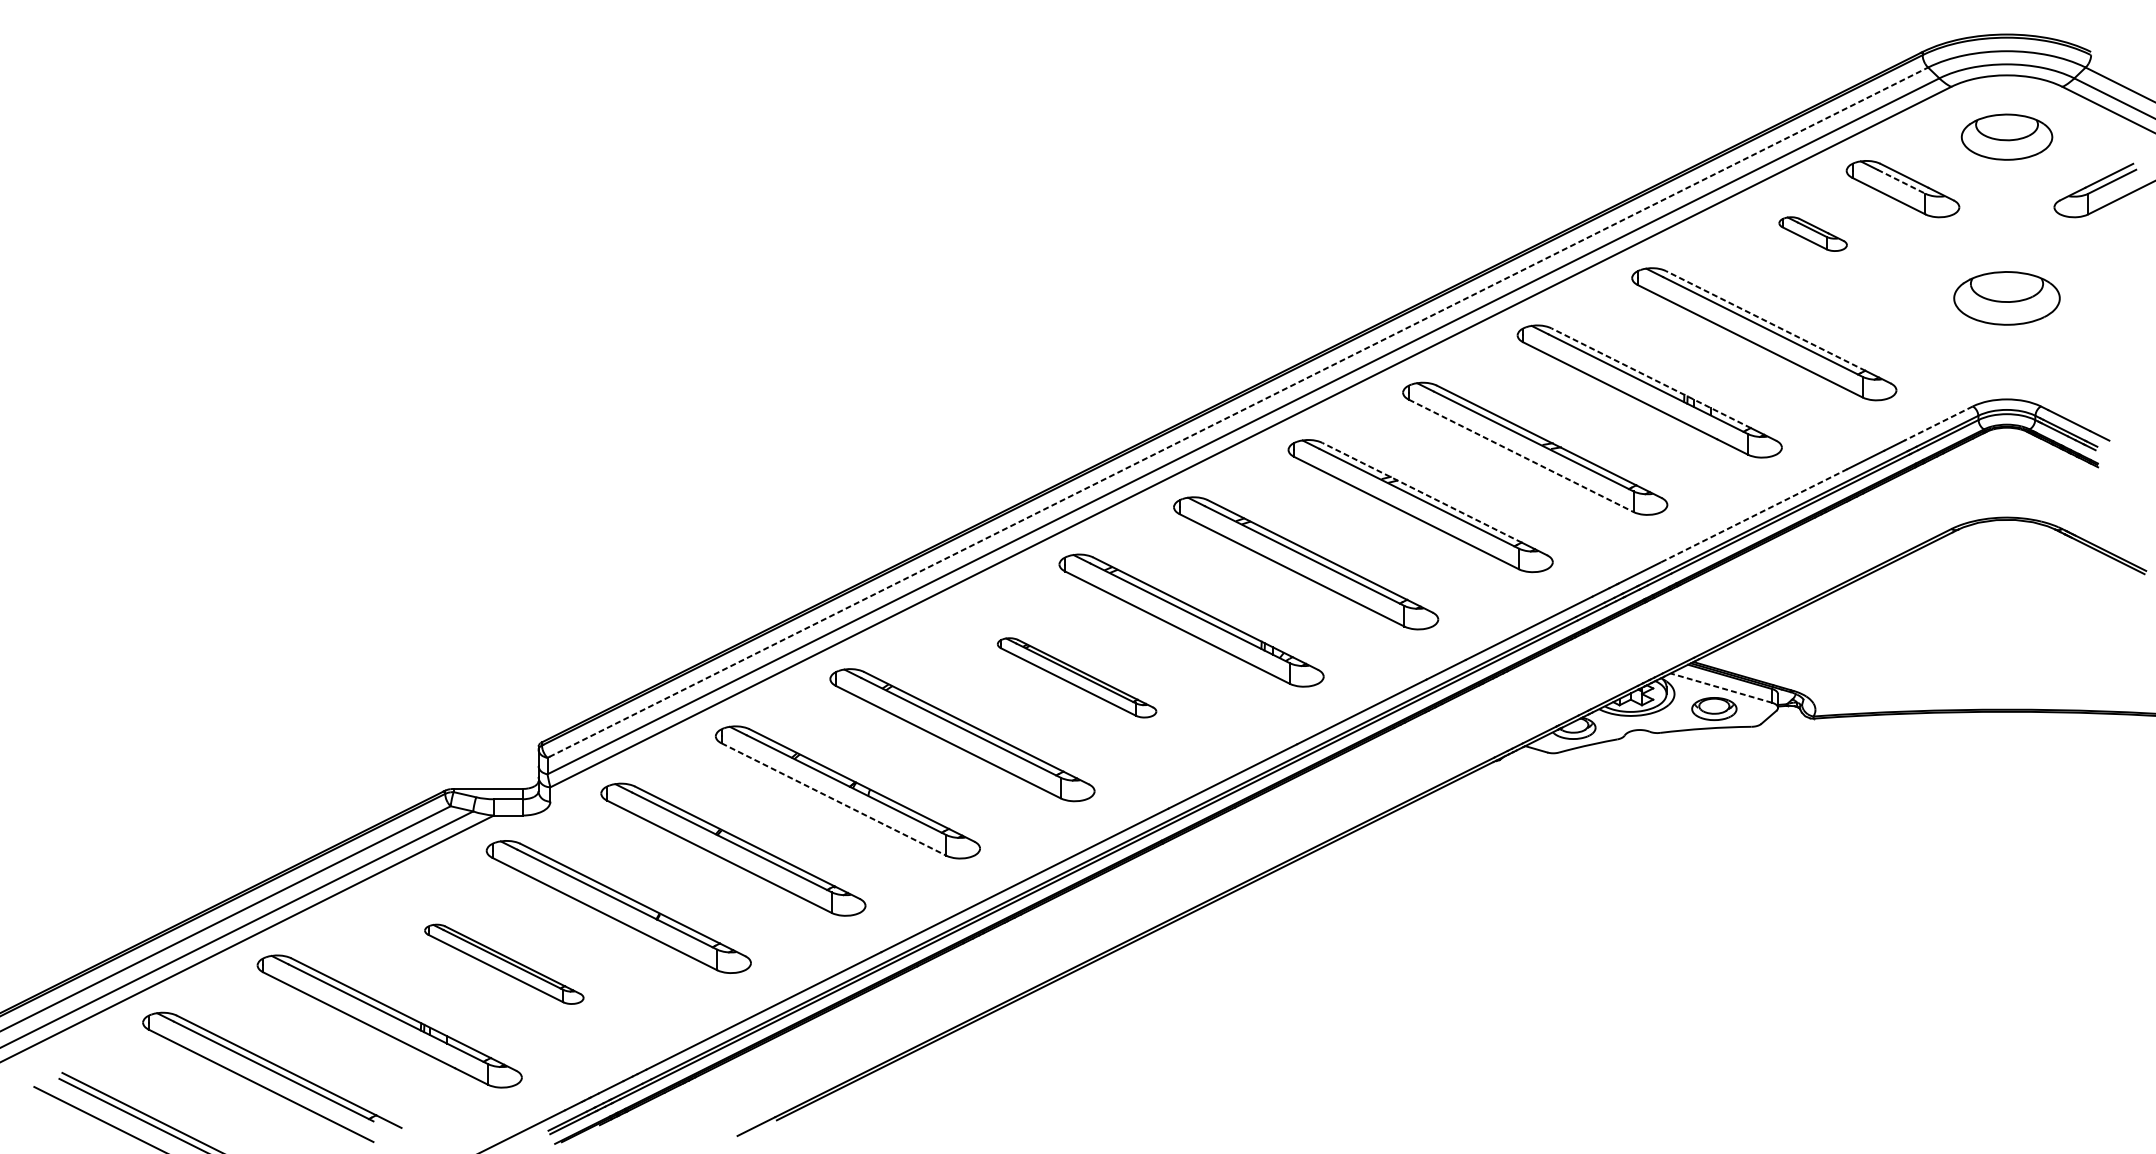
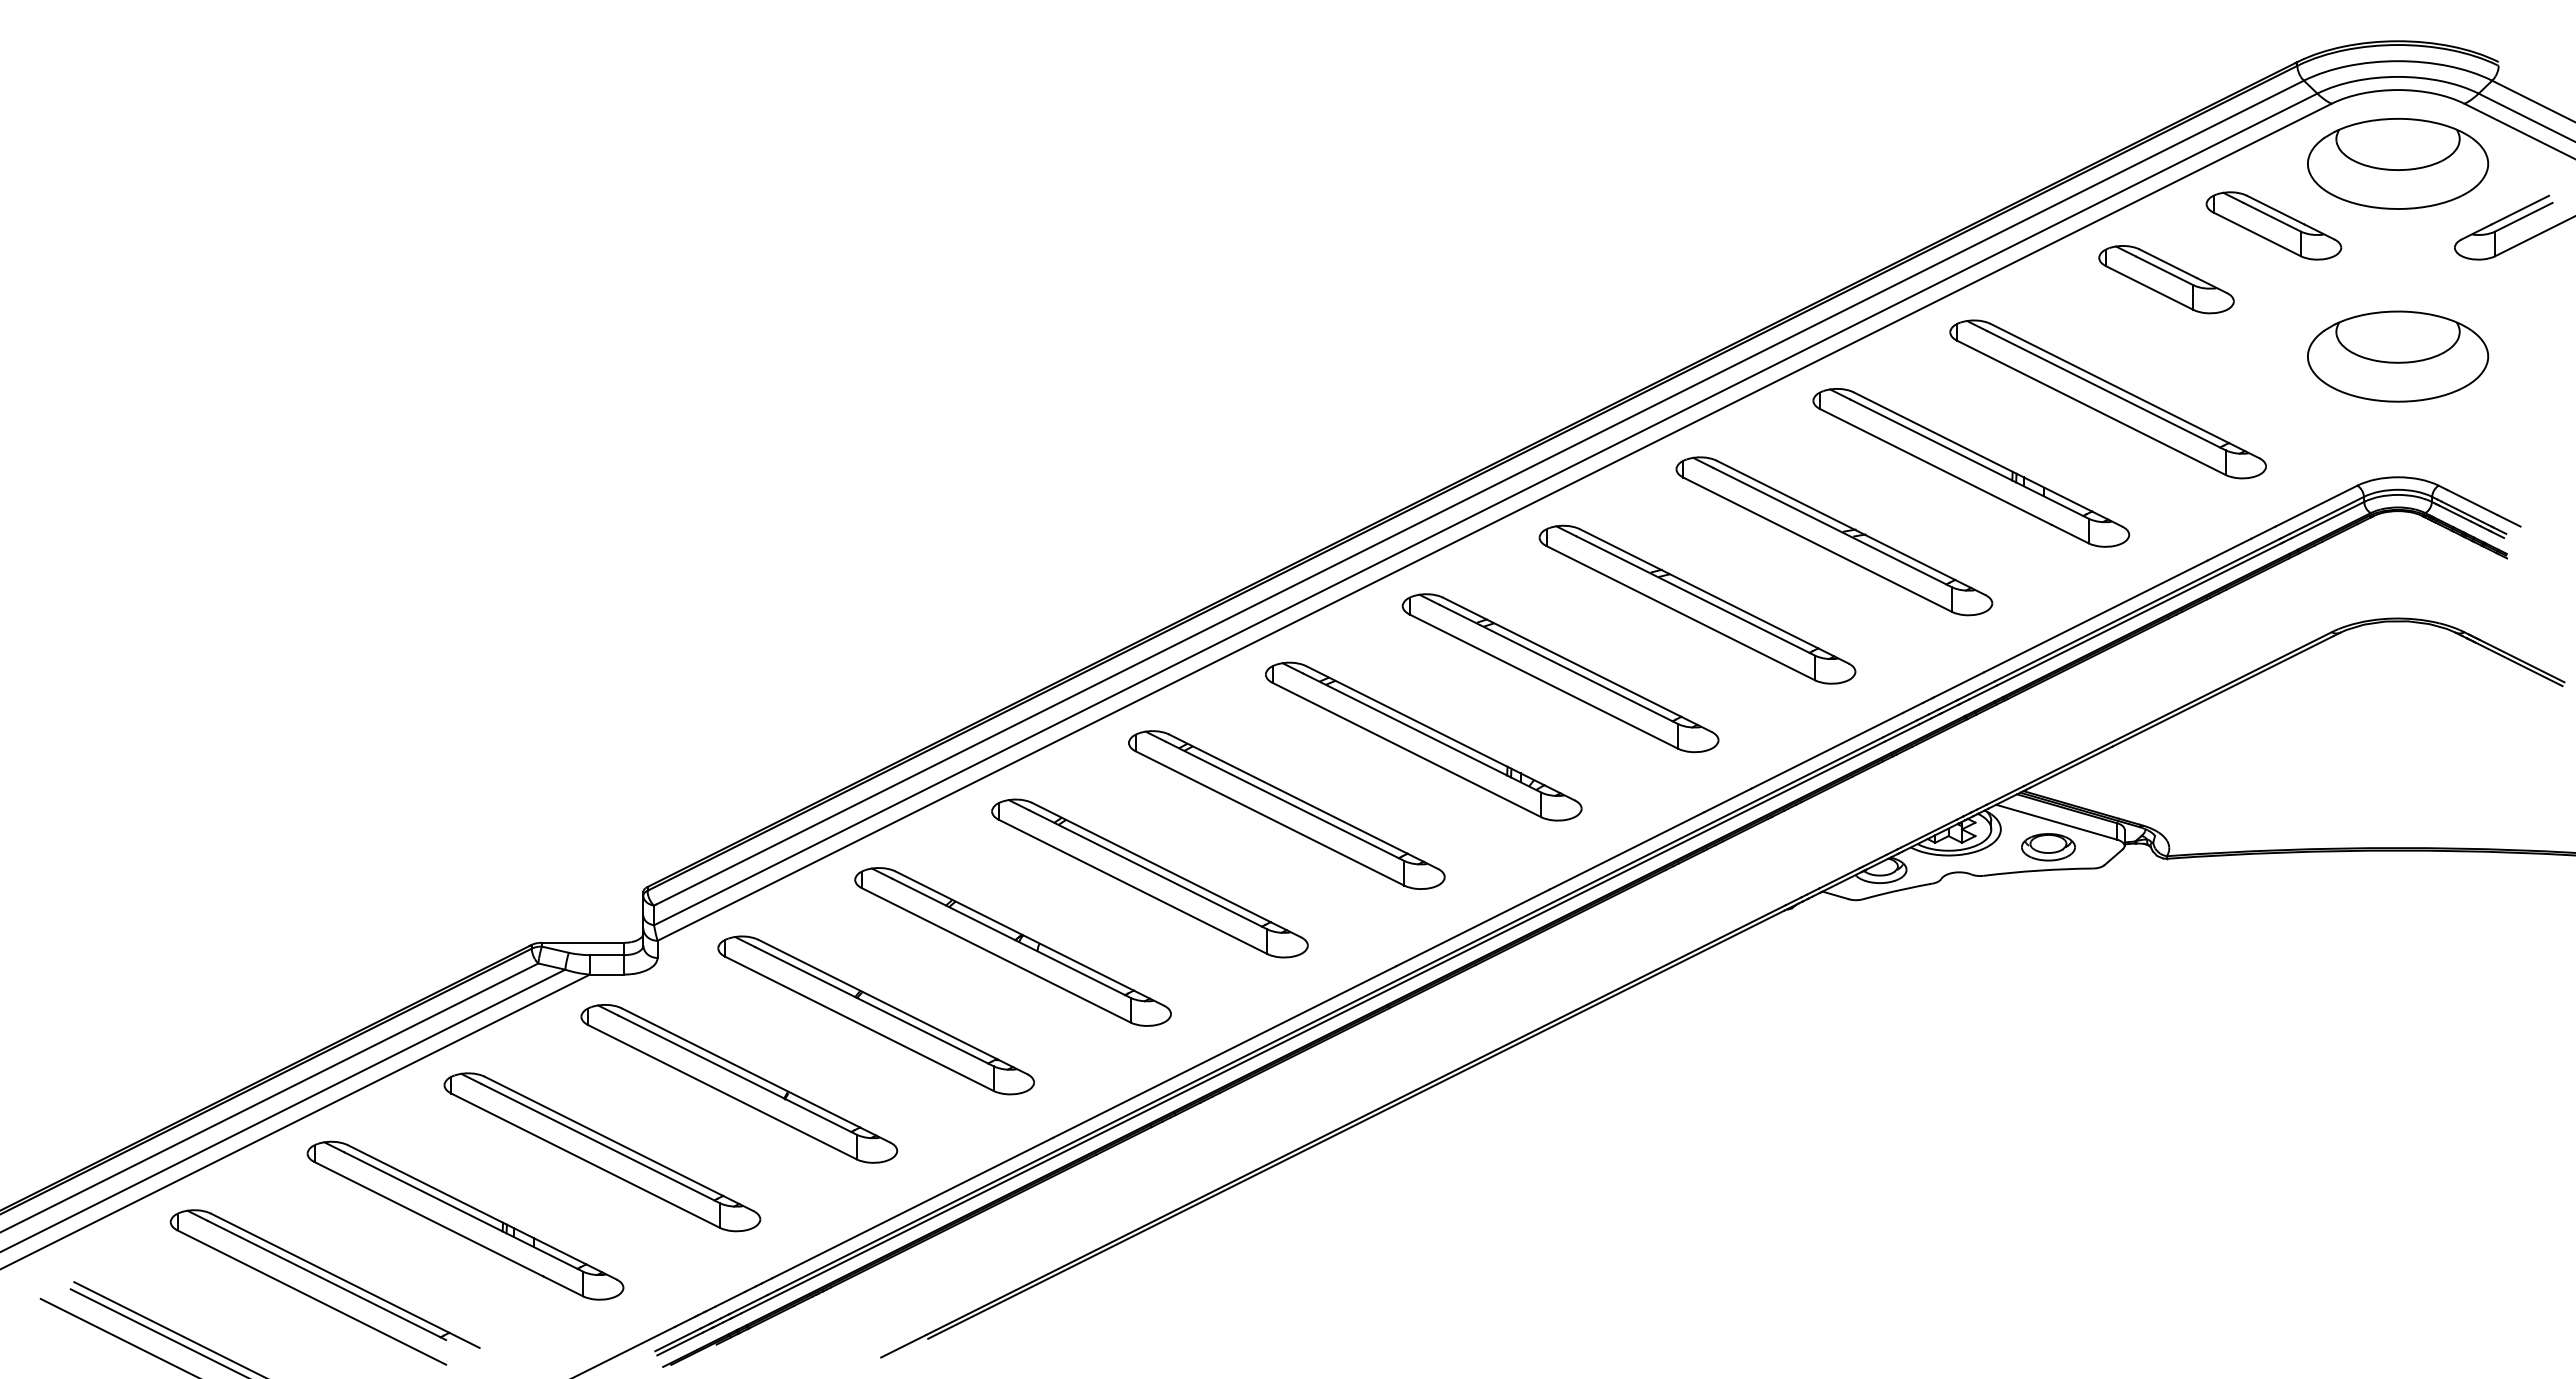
part: (2007, 136) -> (2398, 163), size x1.67
line: (1901, 182) -> (2272, 217), dashed -> solid
part: (1813, 233) -> (2166, 279), size x1.67
part: (2007, 298) -> (2398, 356), size x1.43
line: (1765, 320) -> (2109, 383), dashed -> solid
line: (1650, 377) -> (1972, 451), dashed -> solid
line: (1239, 412) -> (1480, 492), dashed -> solid
line: (1938, 423) -> (2316, 506), dashed -> solid
line: (1521, 455) -> (1818, 544), dashed -> solid
line: (1421, 492) -> (1698, 588), dashed -> solid
line: (1753, 515) -> (2095, 616), dashed -> solid
part: (1076, 677) -> (1286, 809), size x1.67
line: (1721, 688) -> (2056, 822), dashed -> solid
line: (834, 799) -> (996, 955), dashed -> solid
part: (504, 964) -> (602, 1152), size x1.67

